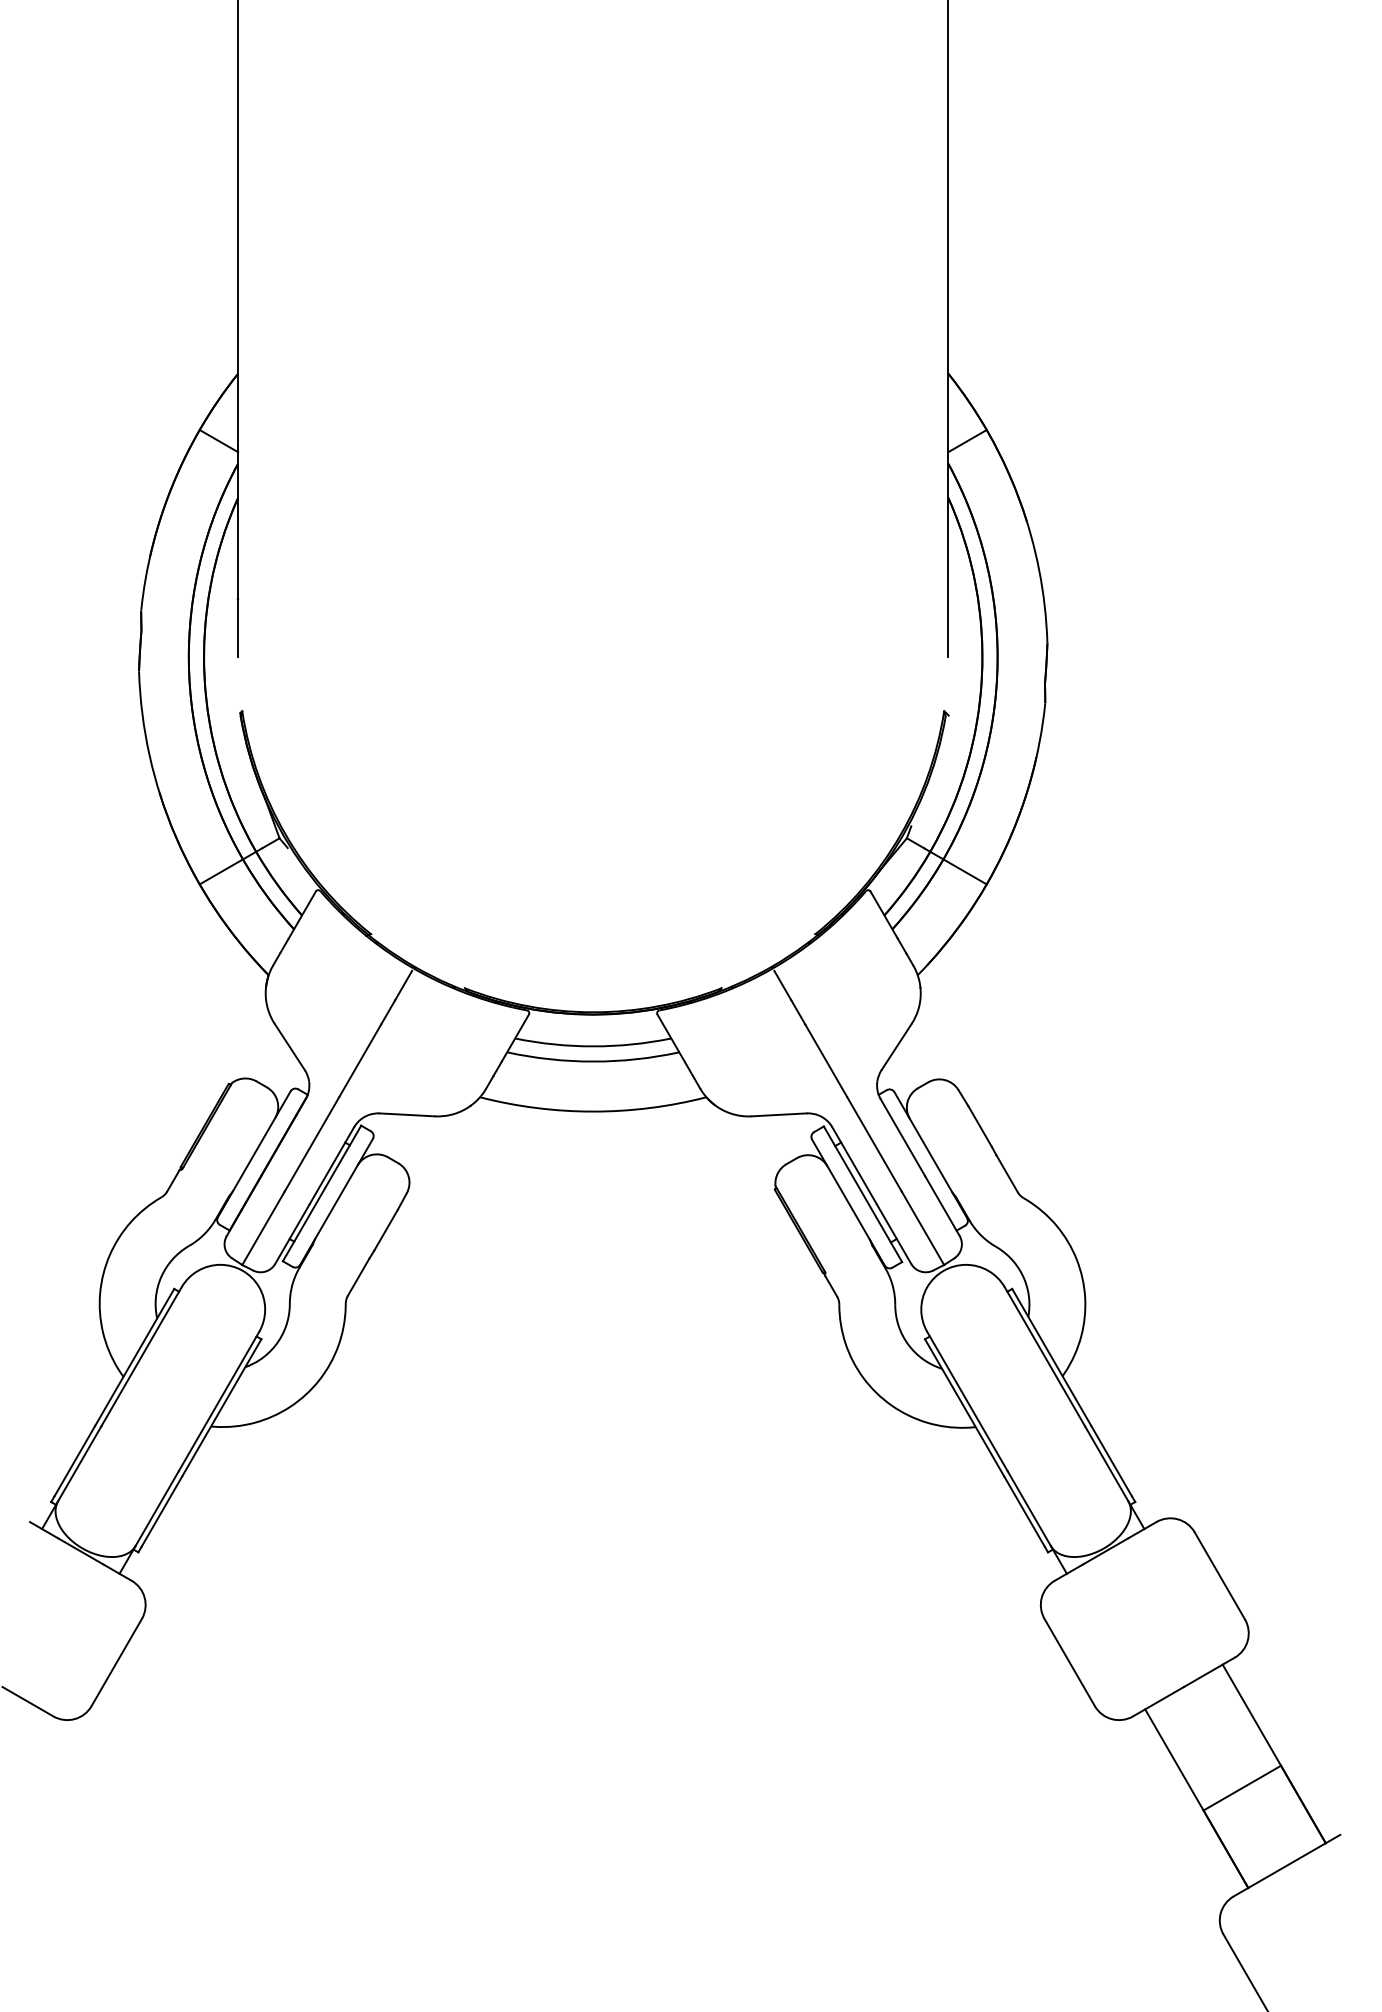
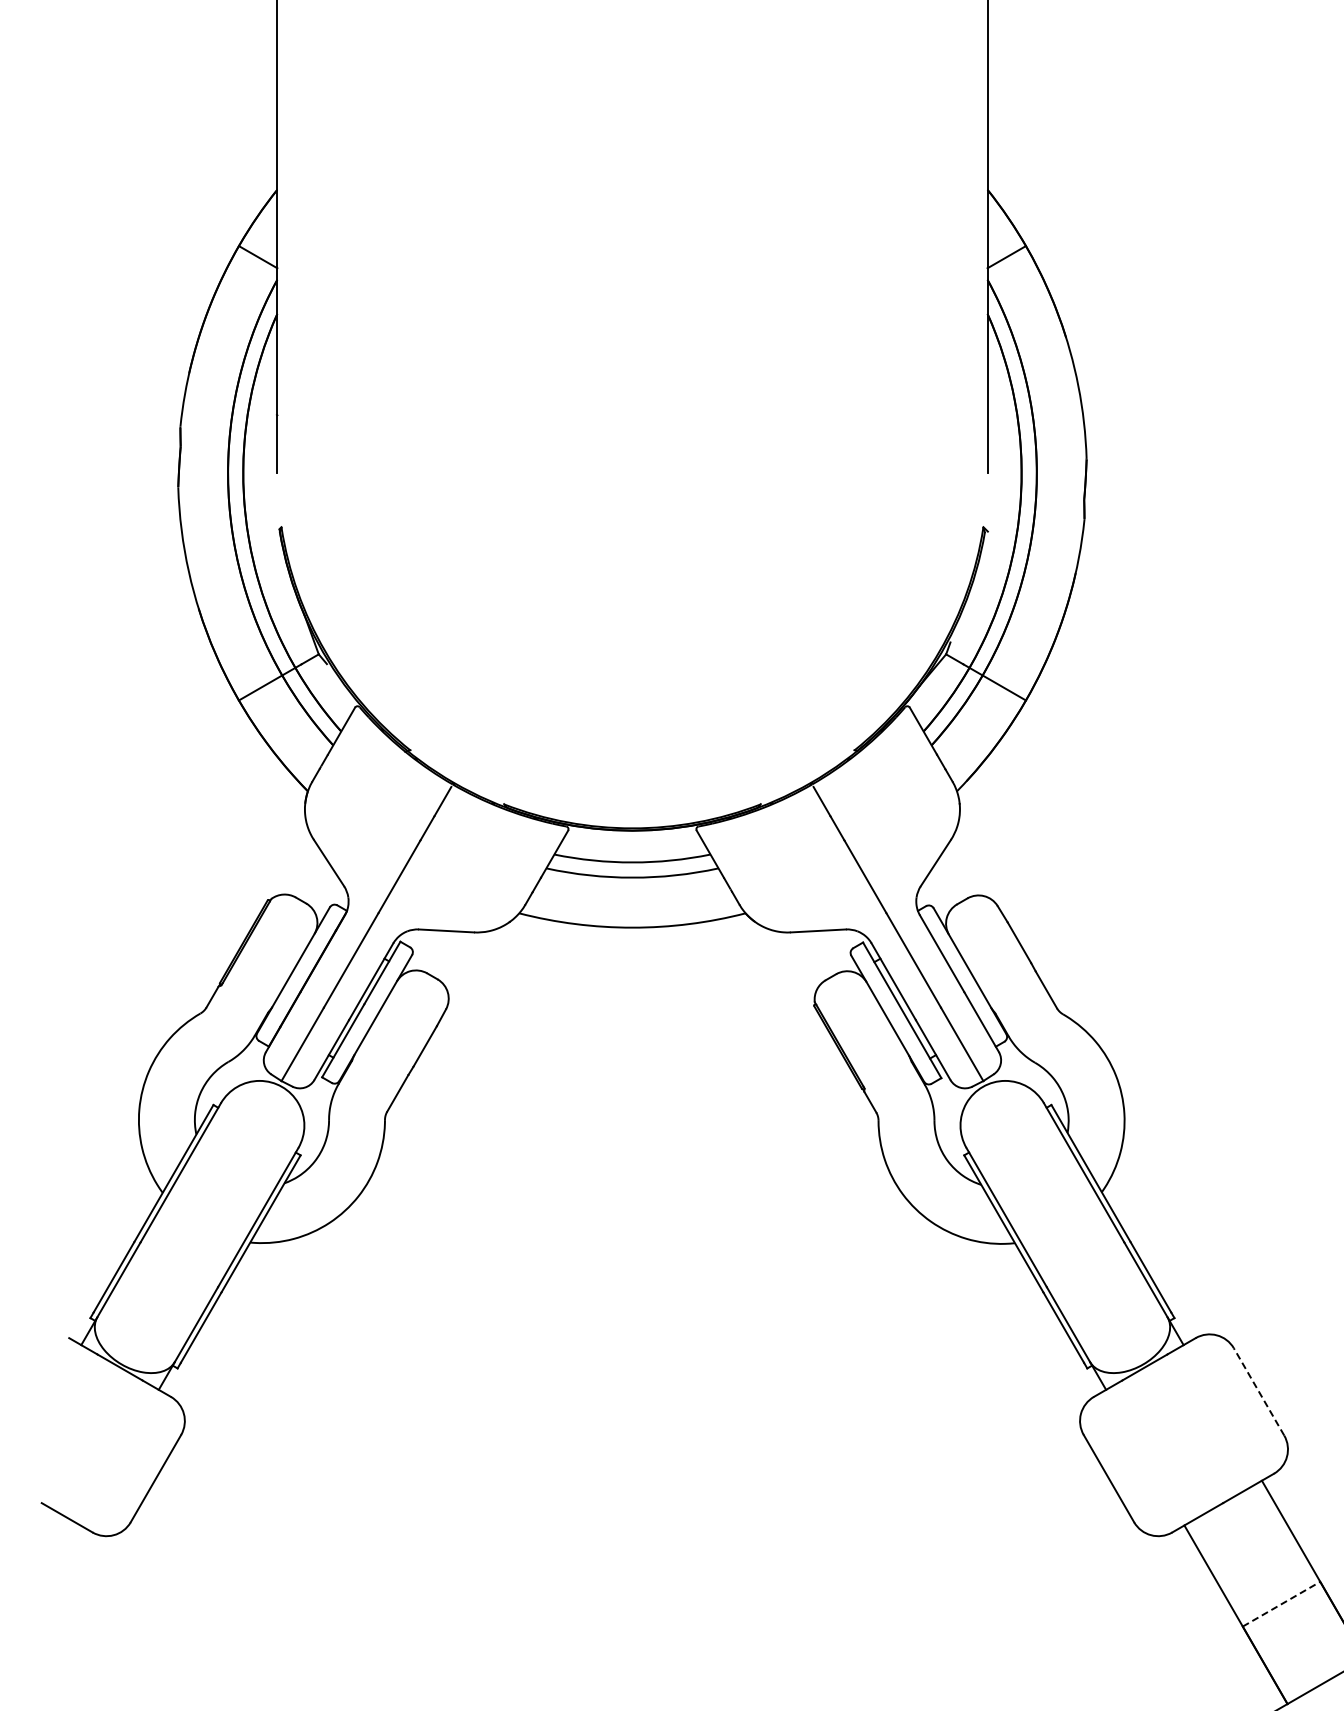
line: (1219, 1575) -> (1258, 1391), solid -> dashed
line: (1242, 1788) -> (1281, 1604), solid -> dashed

